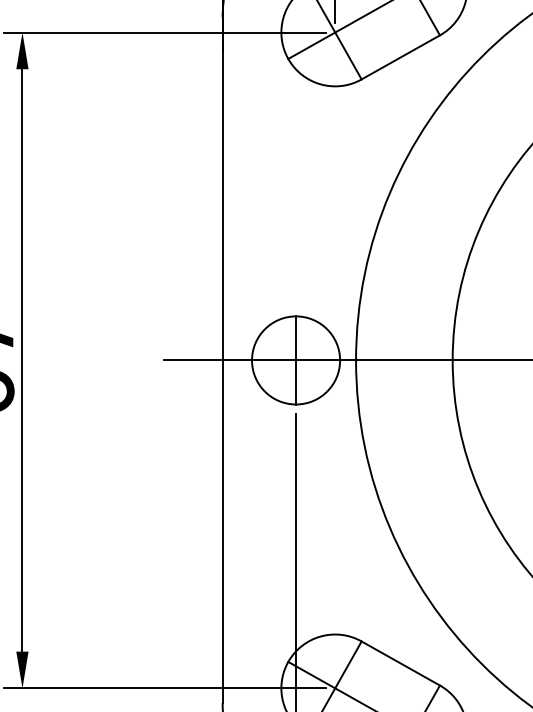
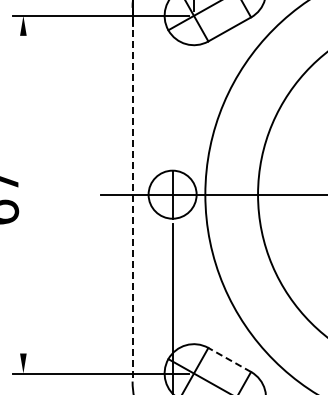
line: (22, 360) -> (23, 194), removed
line: (222, 360) -> (132, 194), solid -> dashed
line: (400, 662) -> (229, 359), solid -> dashed

